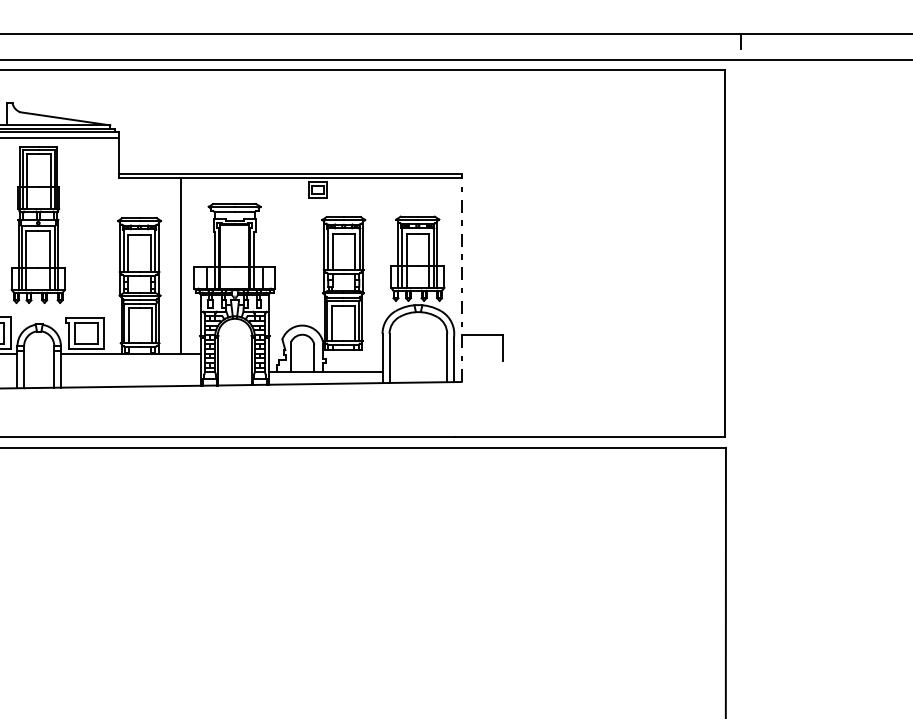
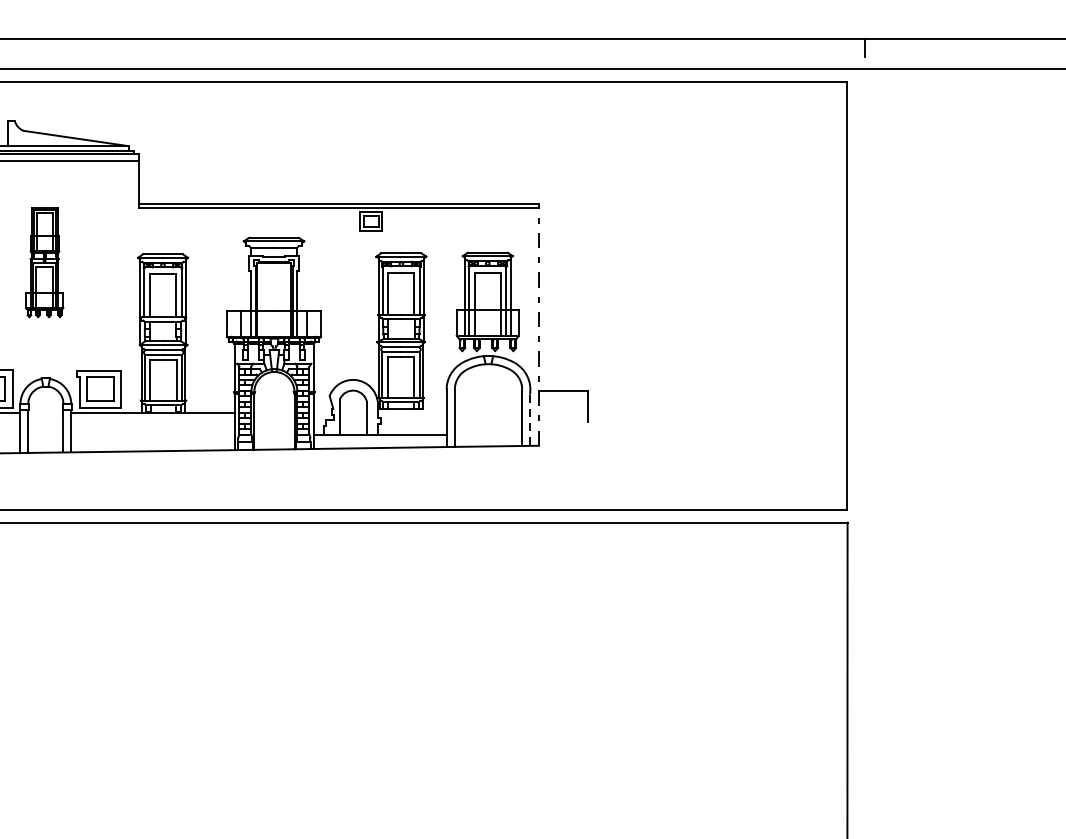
part: (37, 224) -> (43, 261), size x0.6
line: (180, 265) -> (210, 309), removed
line: (453, 360) -> (529, 420), solid -> dashed

